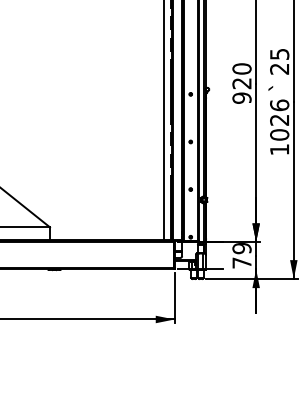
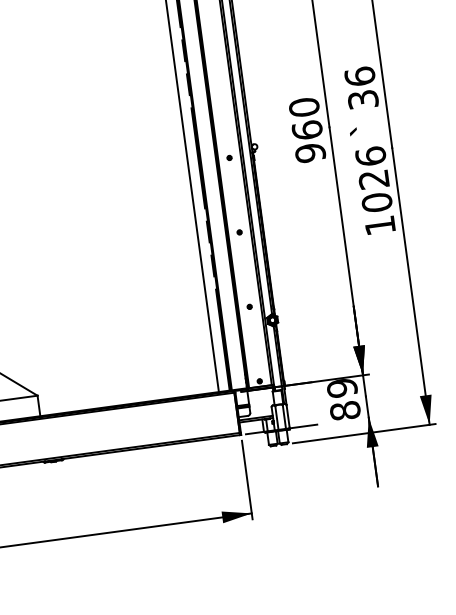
text: (279, 61) -> (361, 87), 25 -> 36
text: (241, 83) -> (306, 130), 920 -> 960
text: (241, 262) -> (344, 410), 79 -> 89

